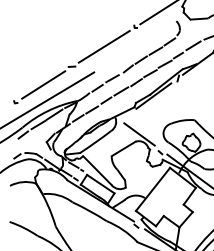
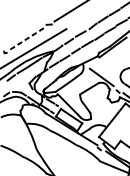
line: (43, 84) -> (26, 38), solid -> dashed

